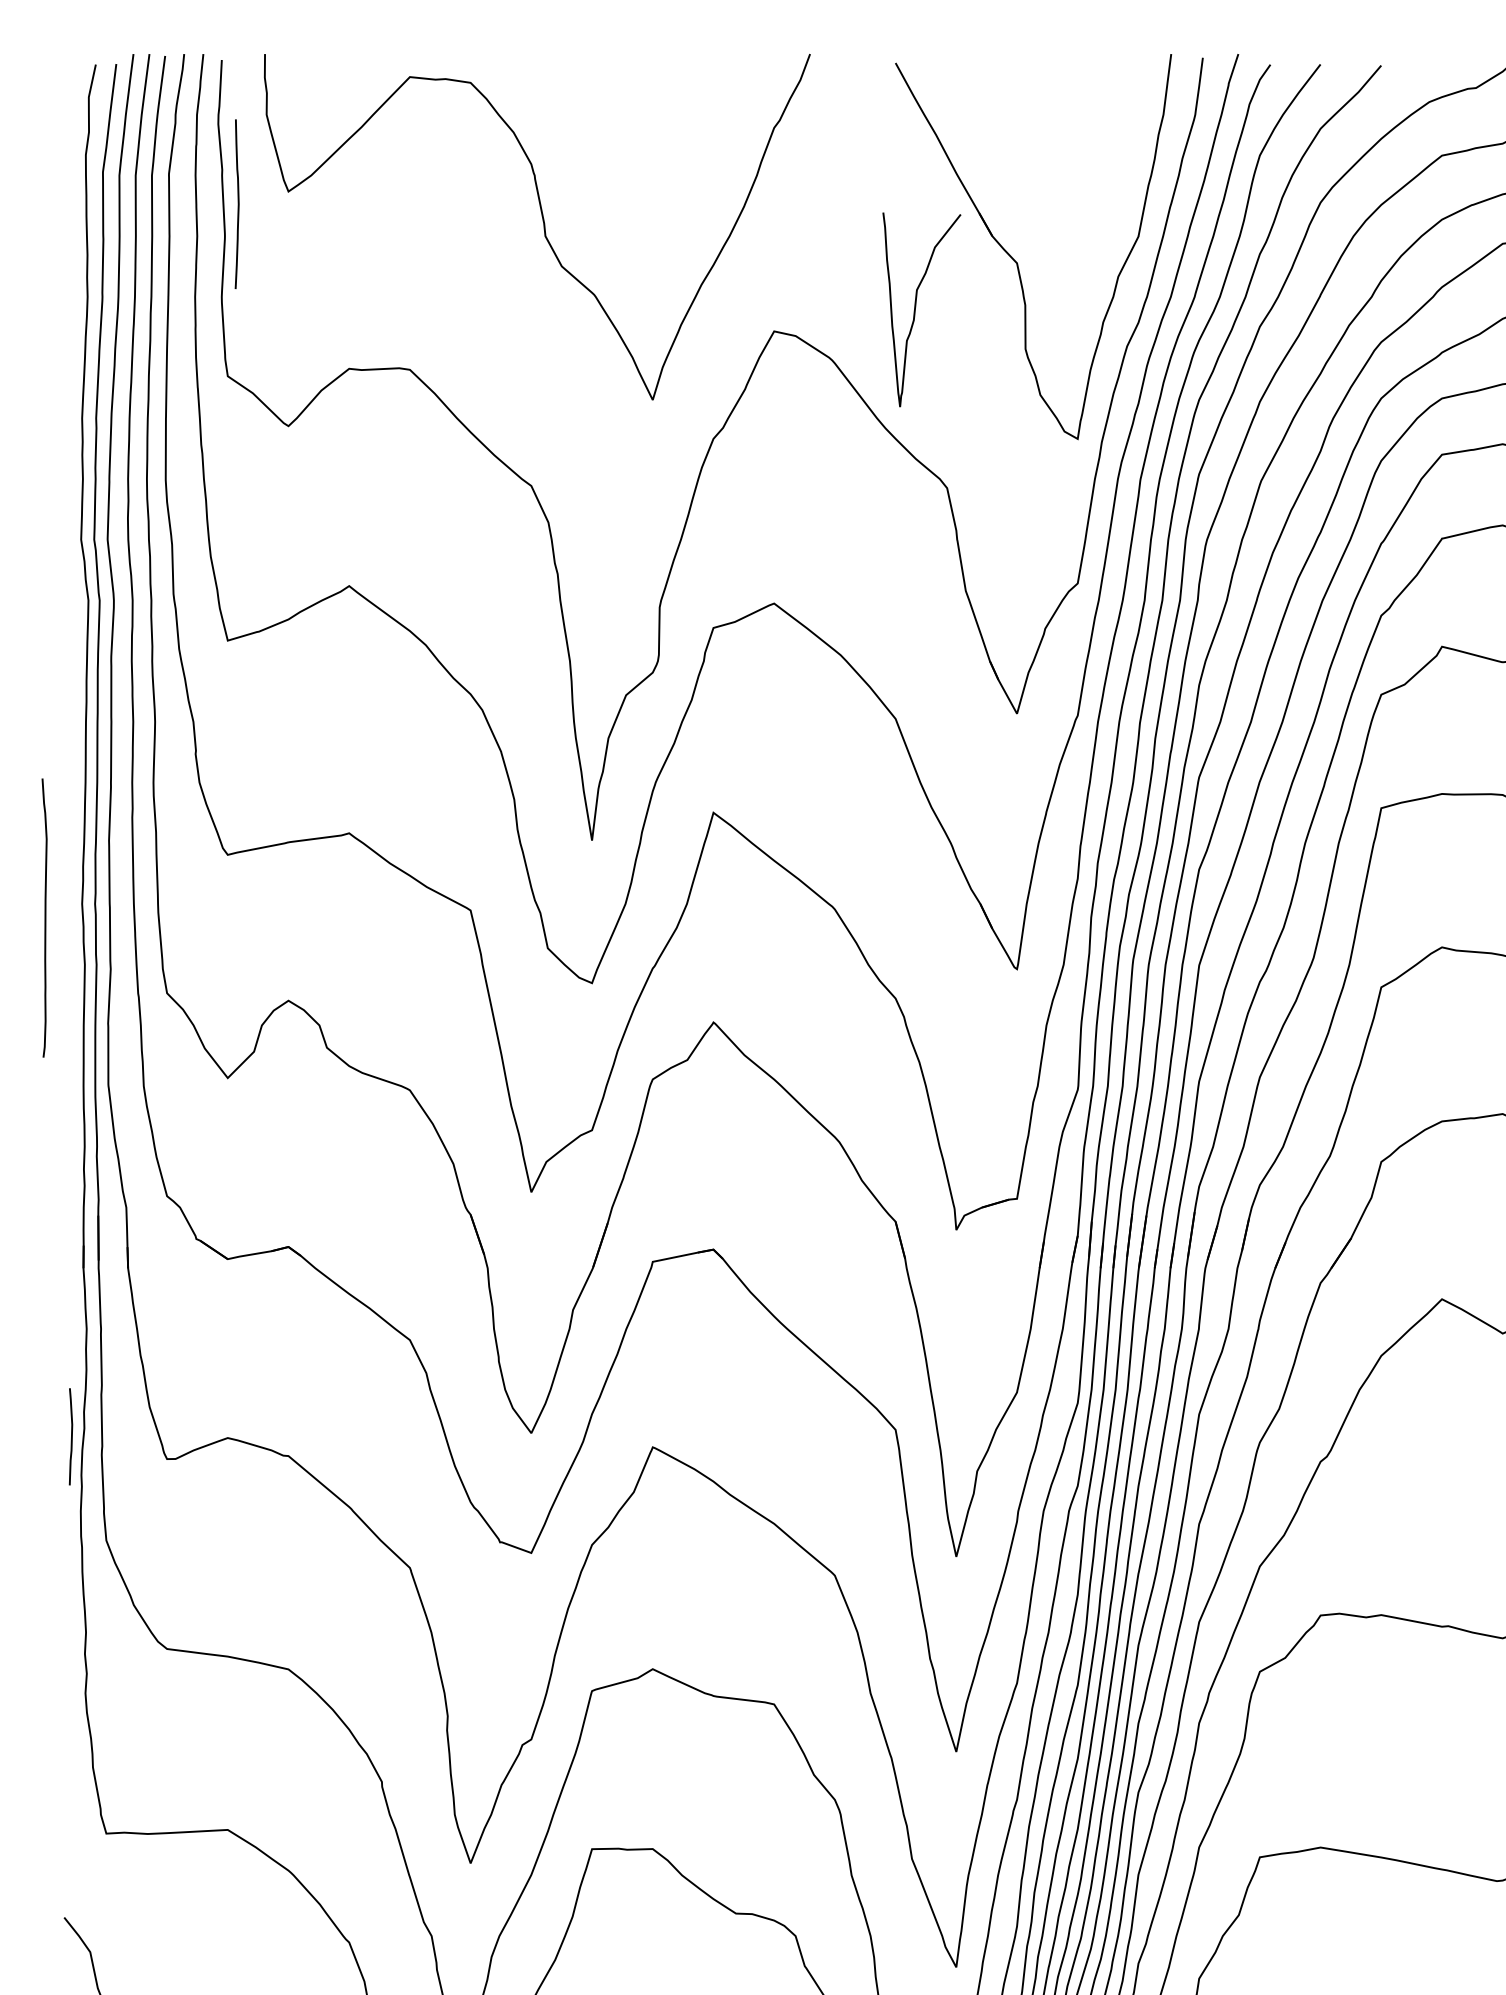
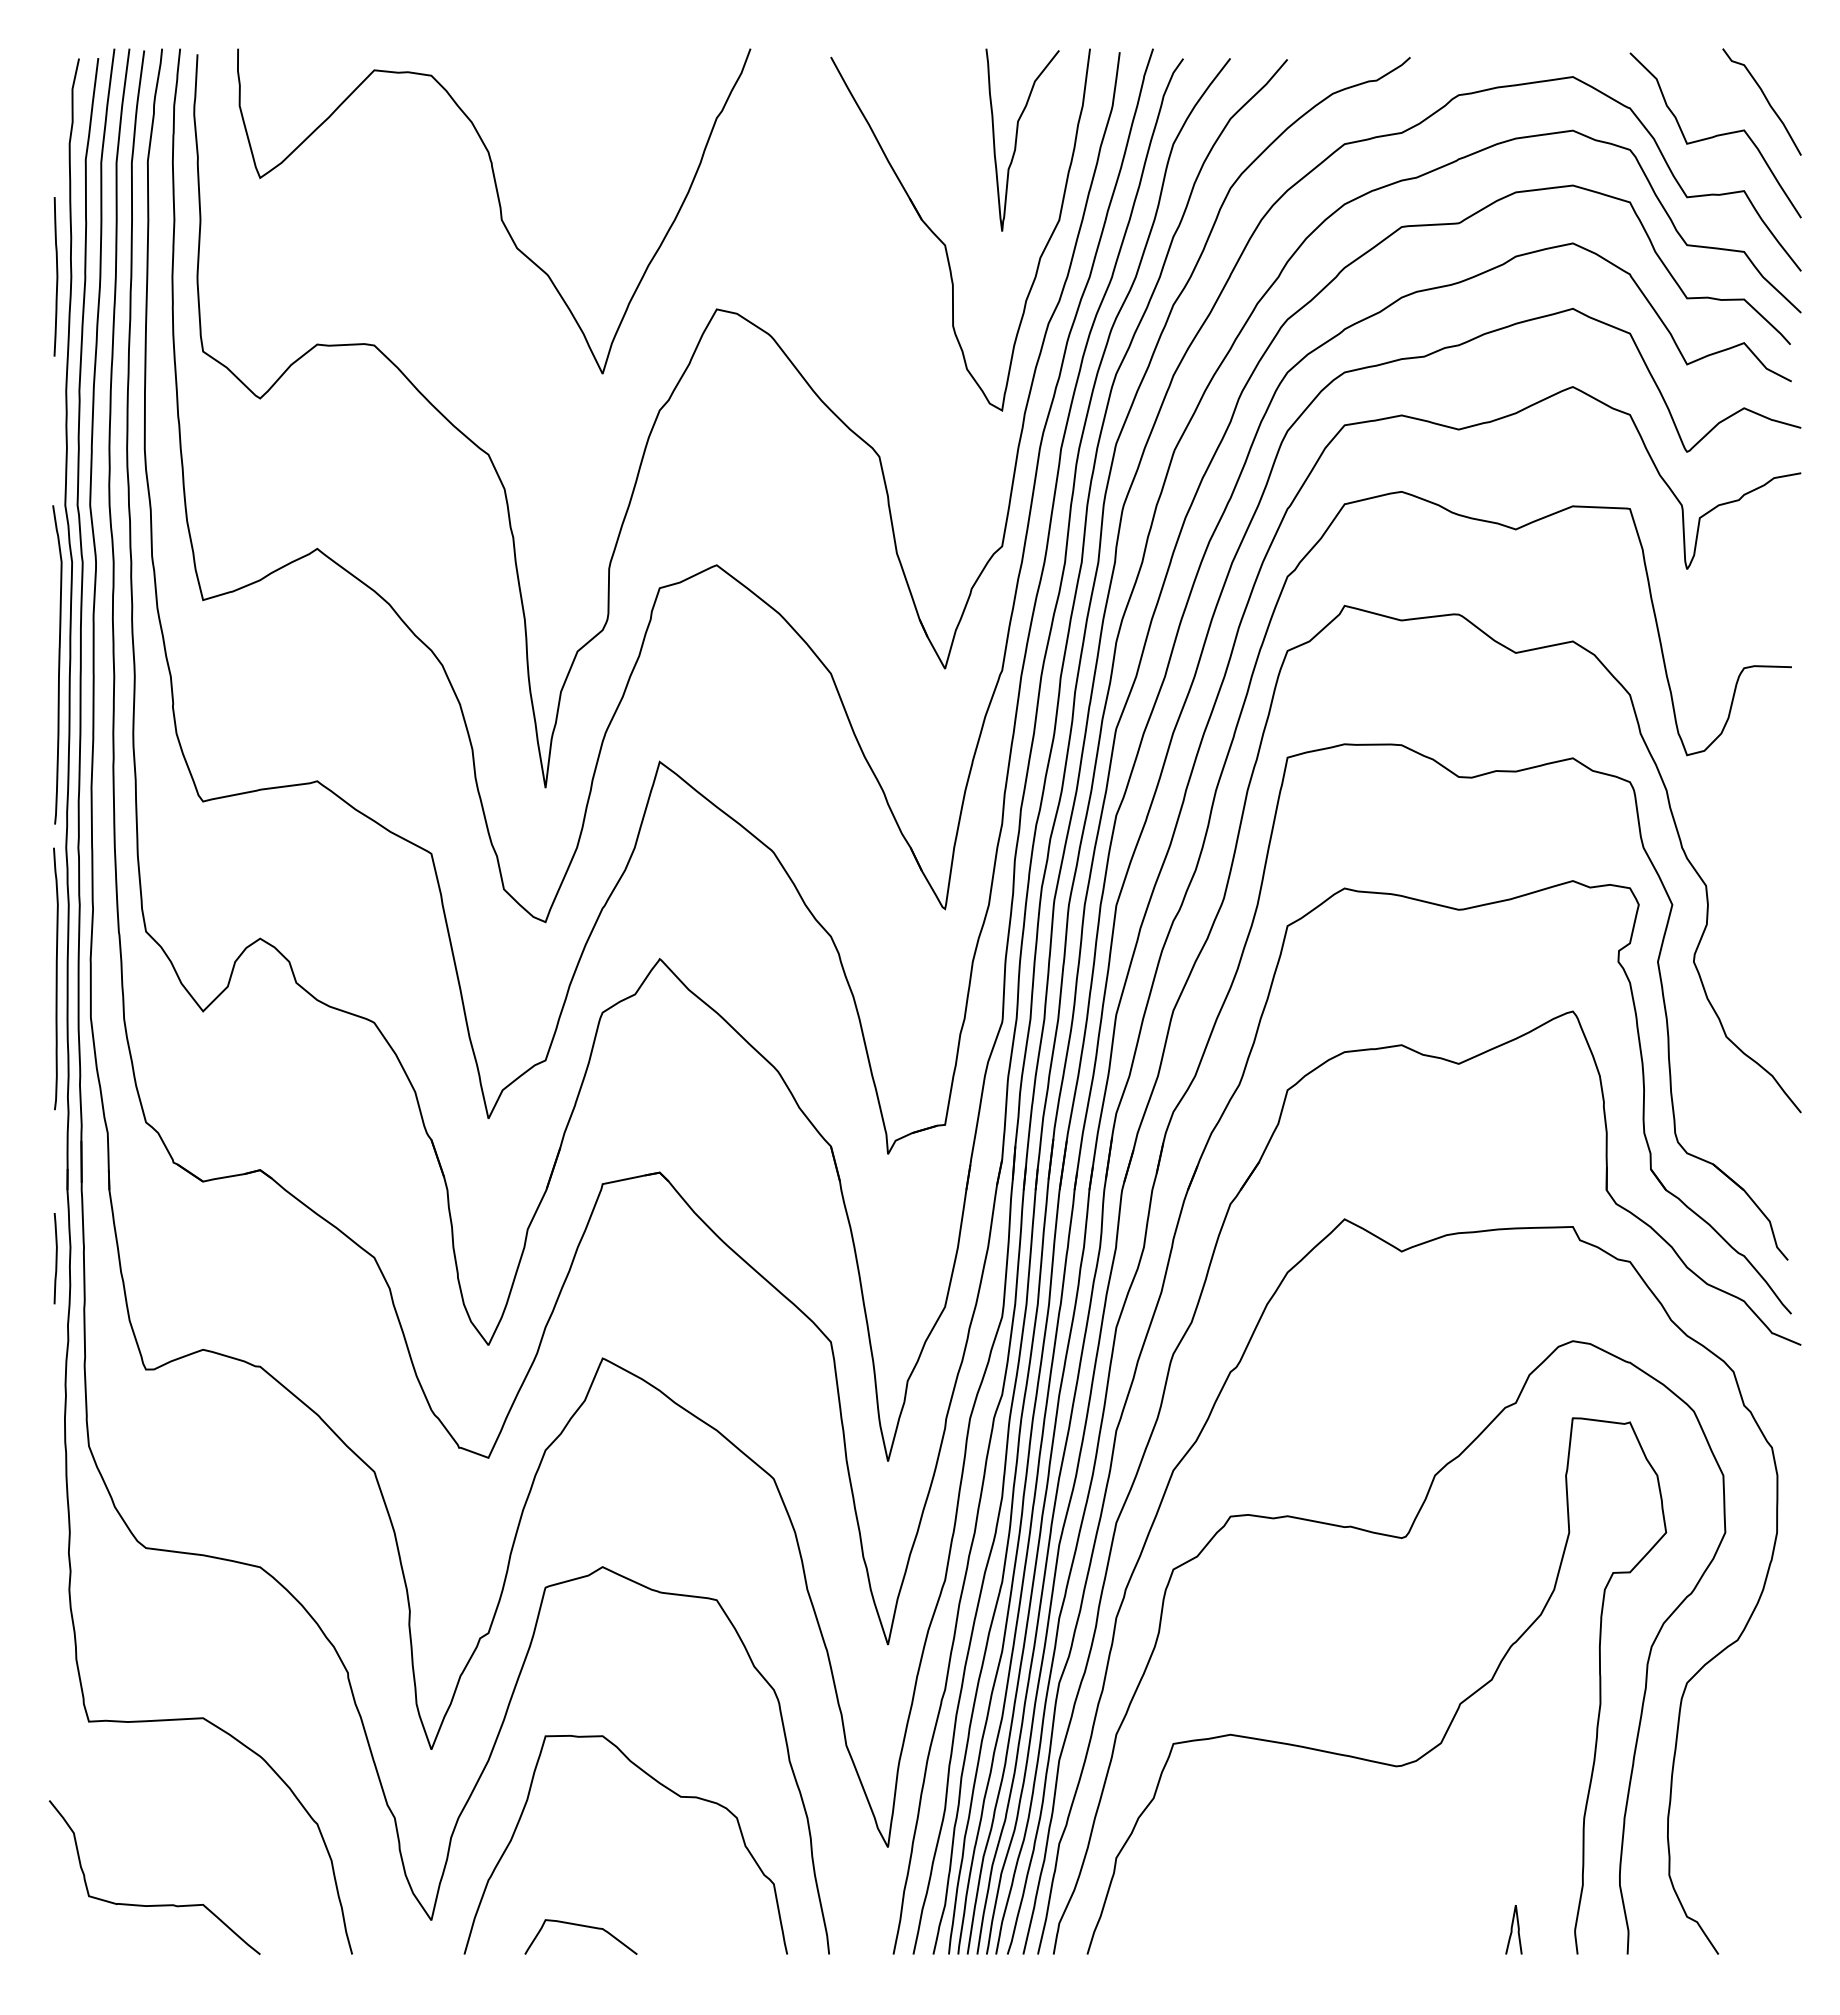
curve: (237, 203) -> (56, 276), moved
curve: (916, 309) -> (1017, 139), moved
curve: (73, 709) -> (58, 664), added
curve: (44, 917) -> (55, 978), moved
curve: (70, 1436) -> (55, 1258), moved

